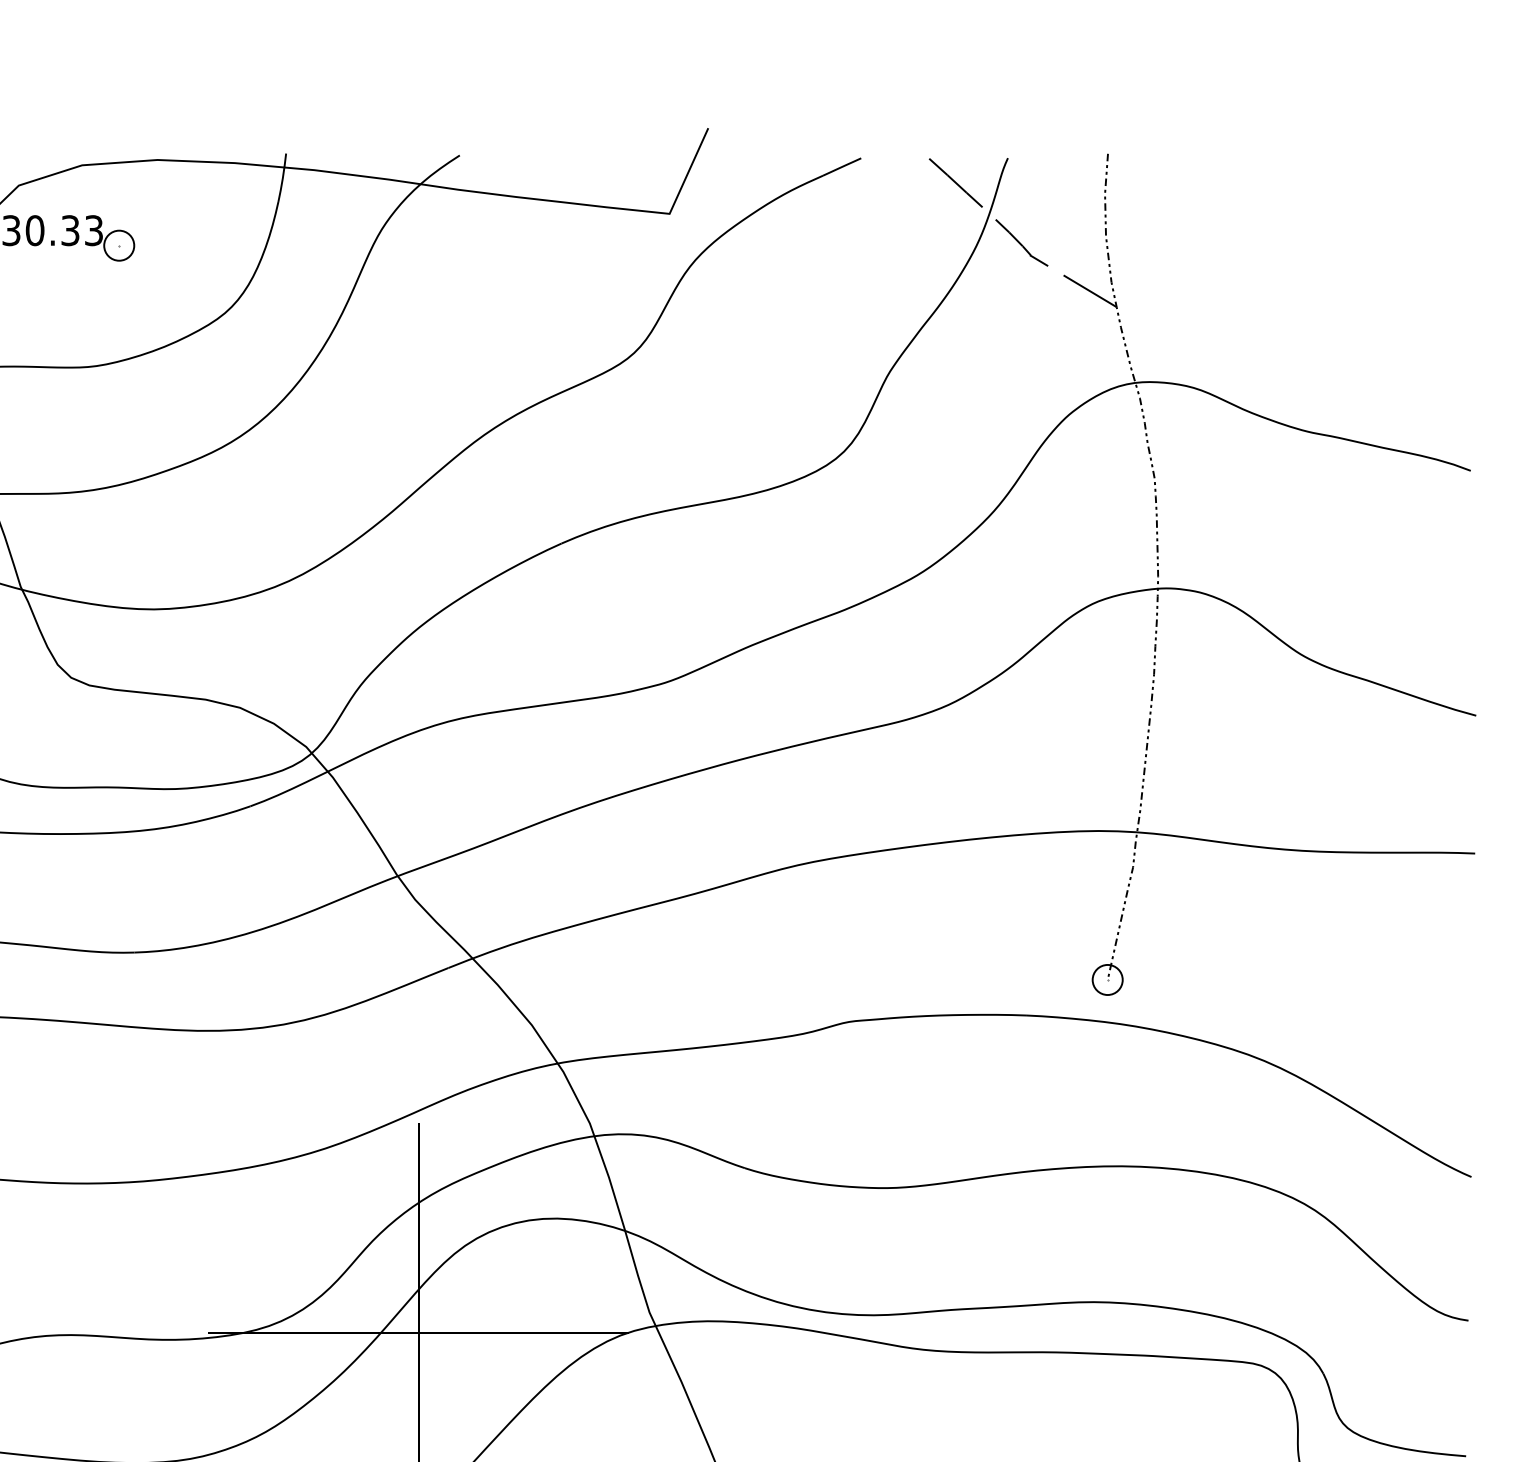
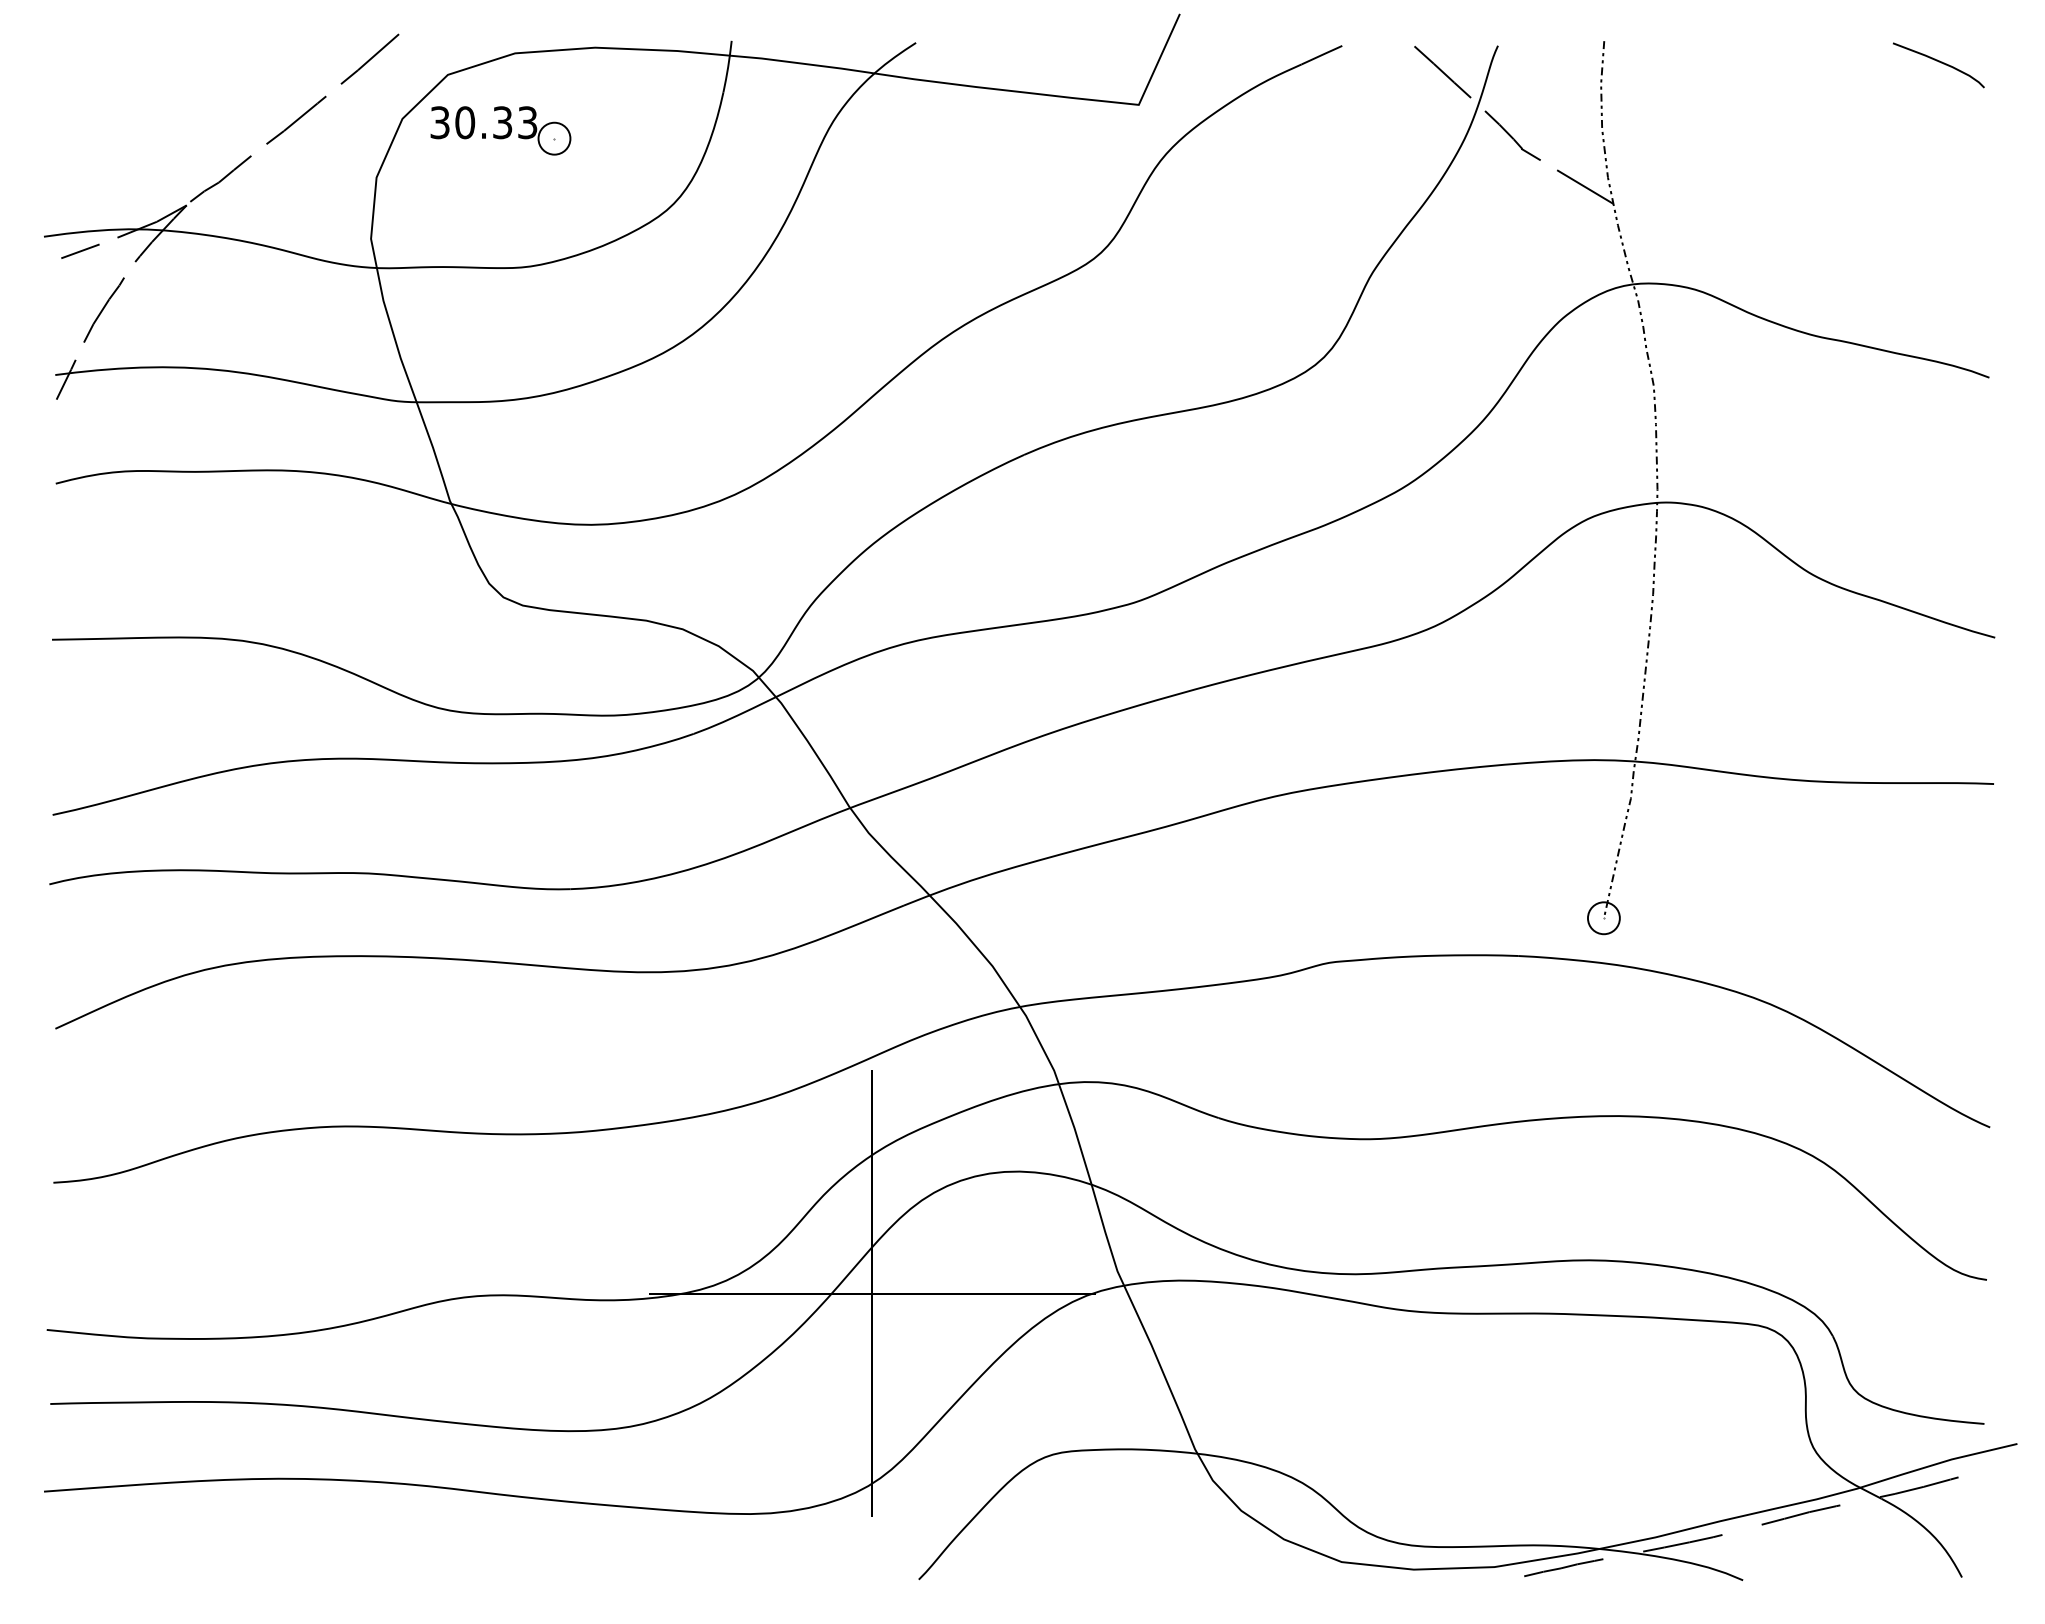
curve: (1422, 173) -> (1938, 62), added

